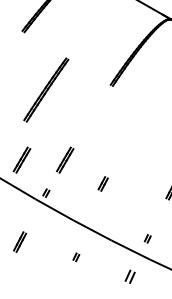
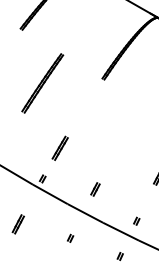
part: (21, 159) -> (19, 147), removed
part: (103, 184) -> (95, 189), moved
part: (129, 276) -> (119, 256), size x0.62

